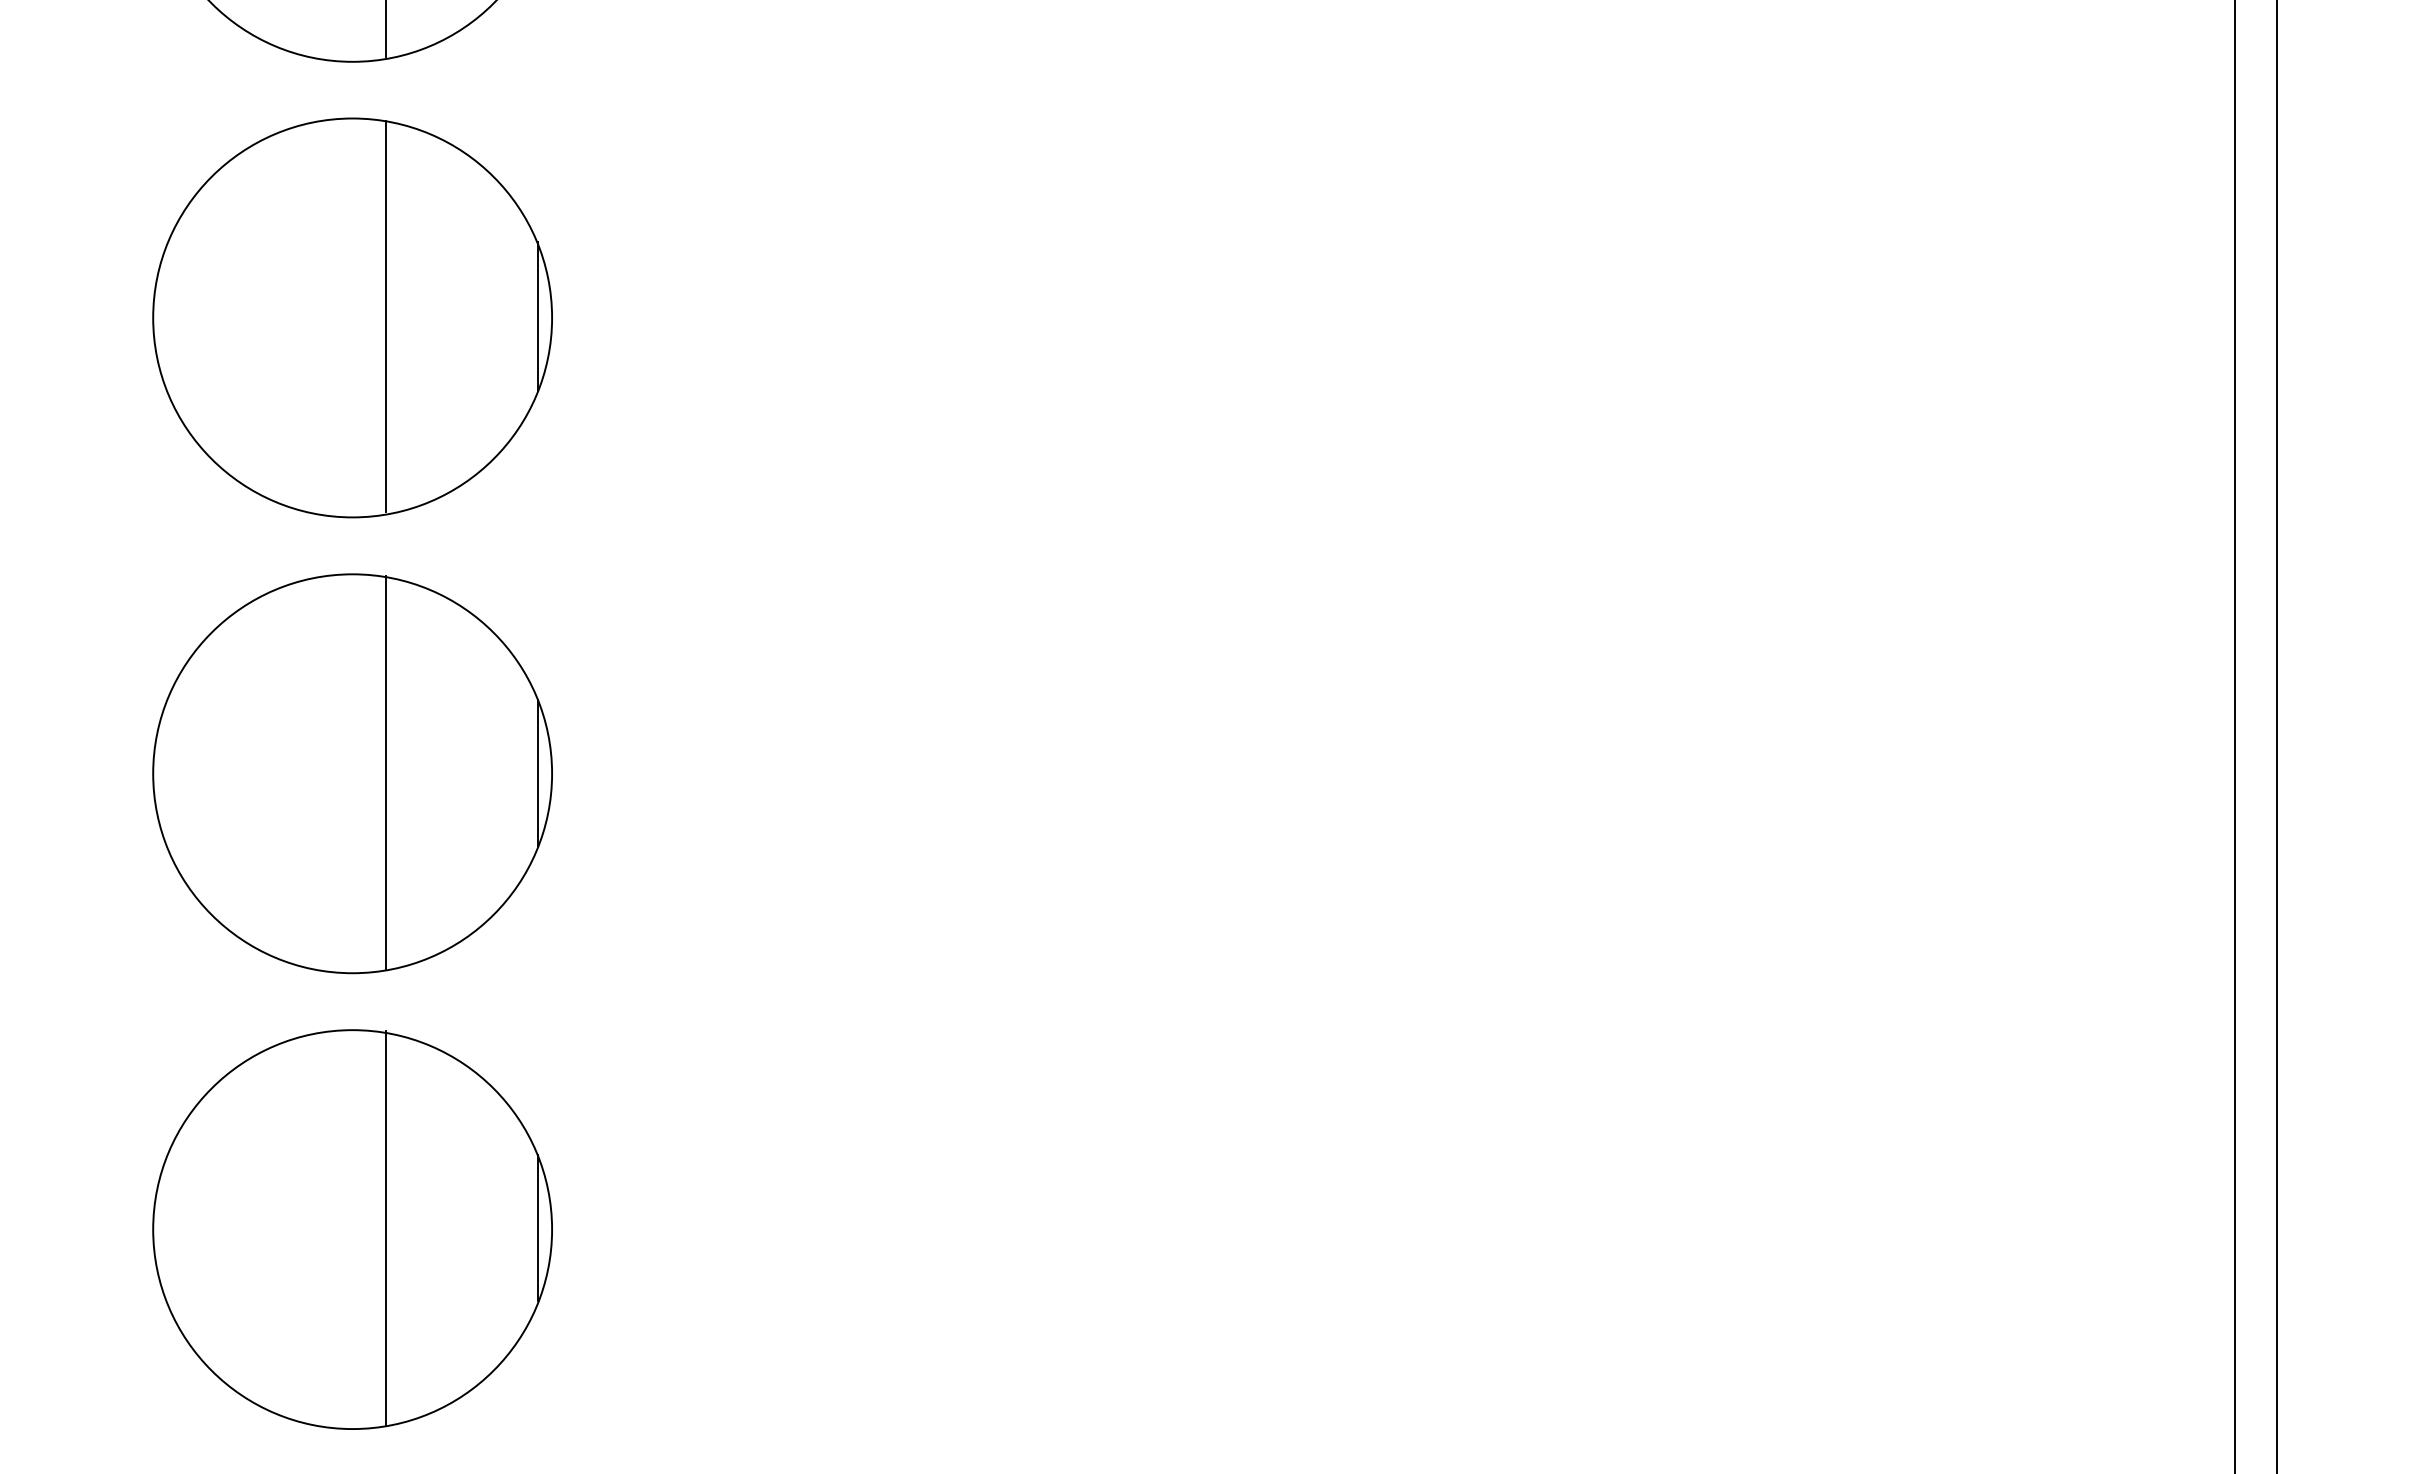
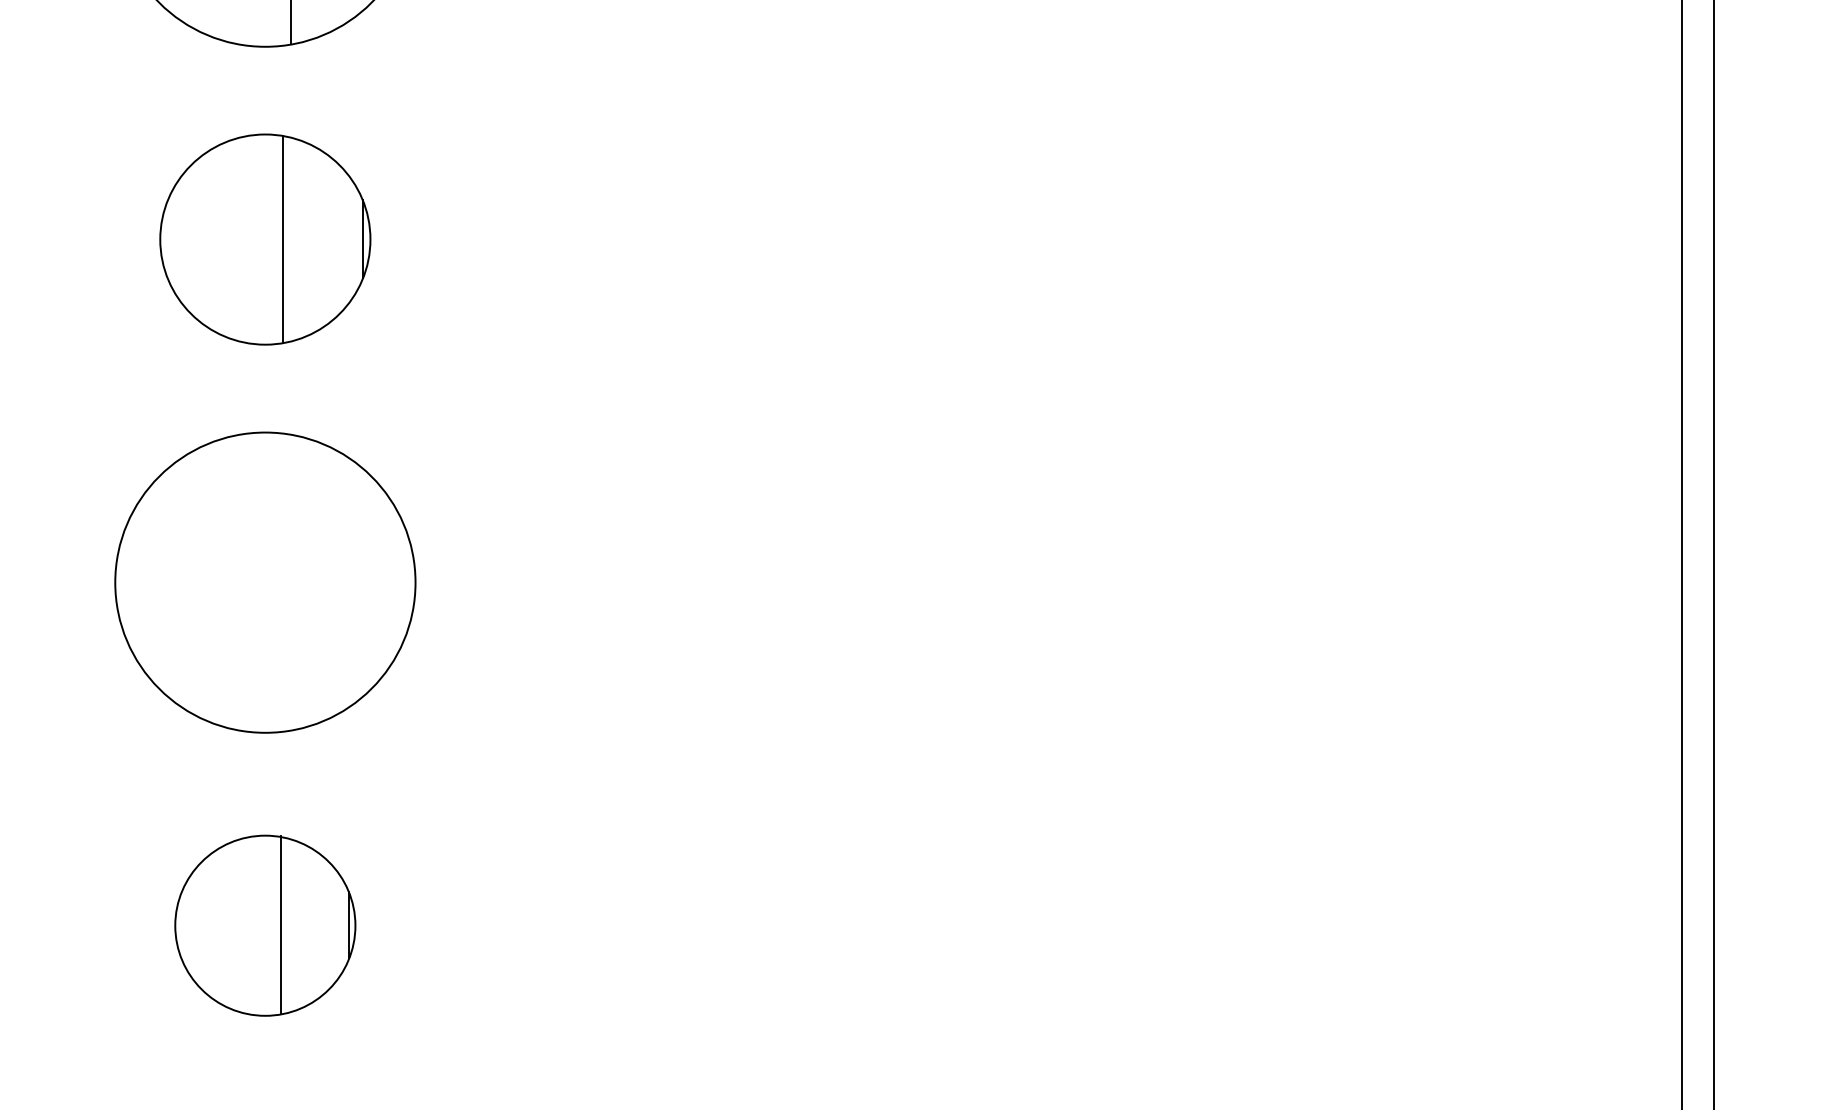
part: (352, 317) -> (265, 239), size x0.7
line: (538, 772) -> (405, 581), removed
line: (386, 773) -> (290, 582), removed
part: (352, 1229) -> (265, 925), size x0.6

